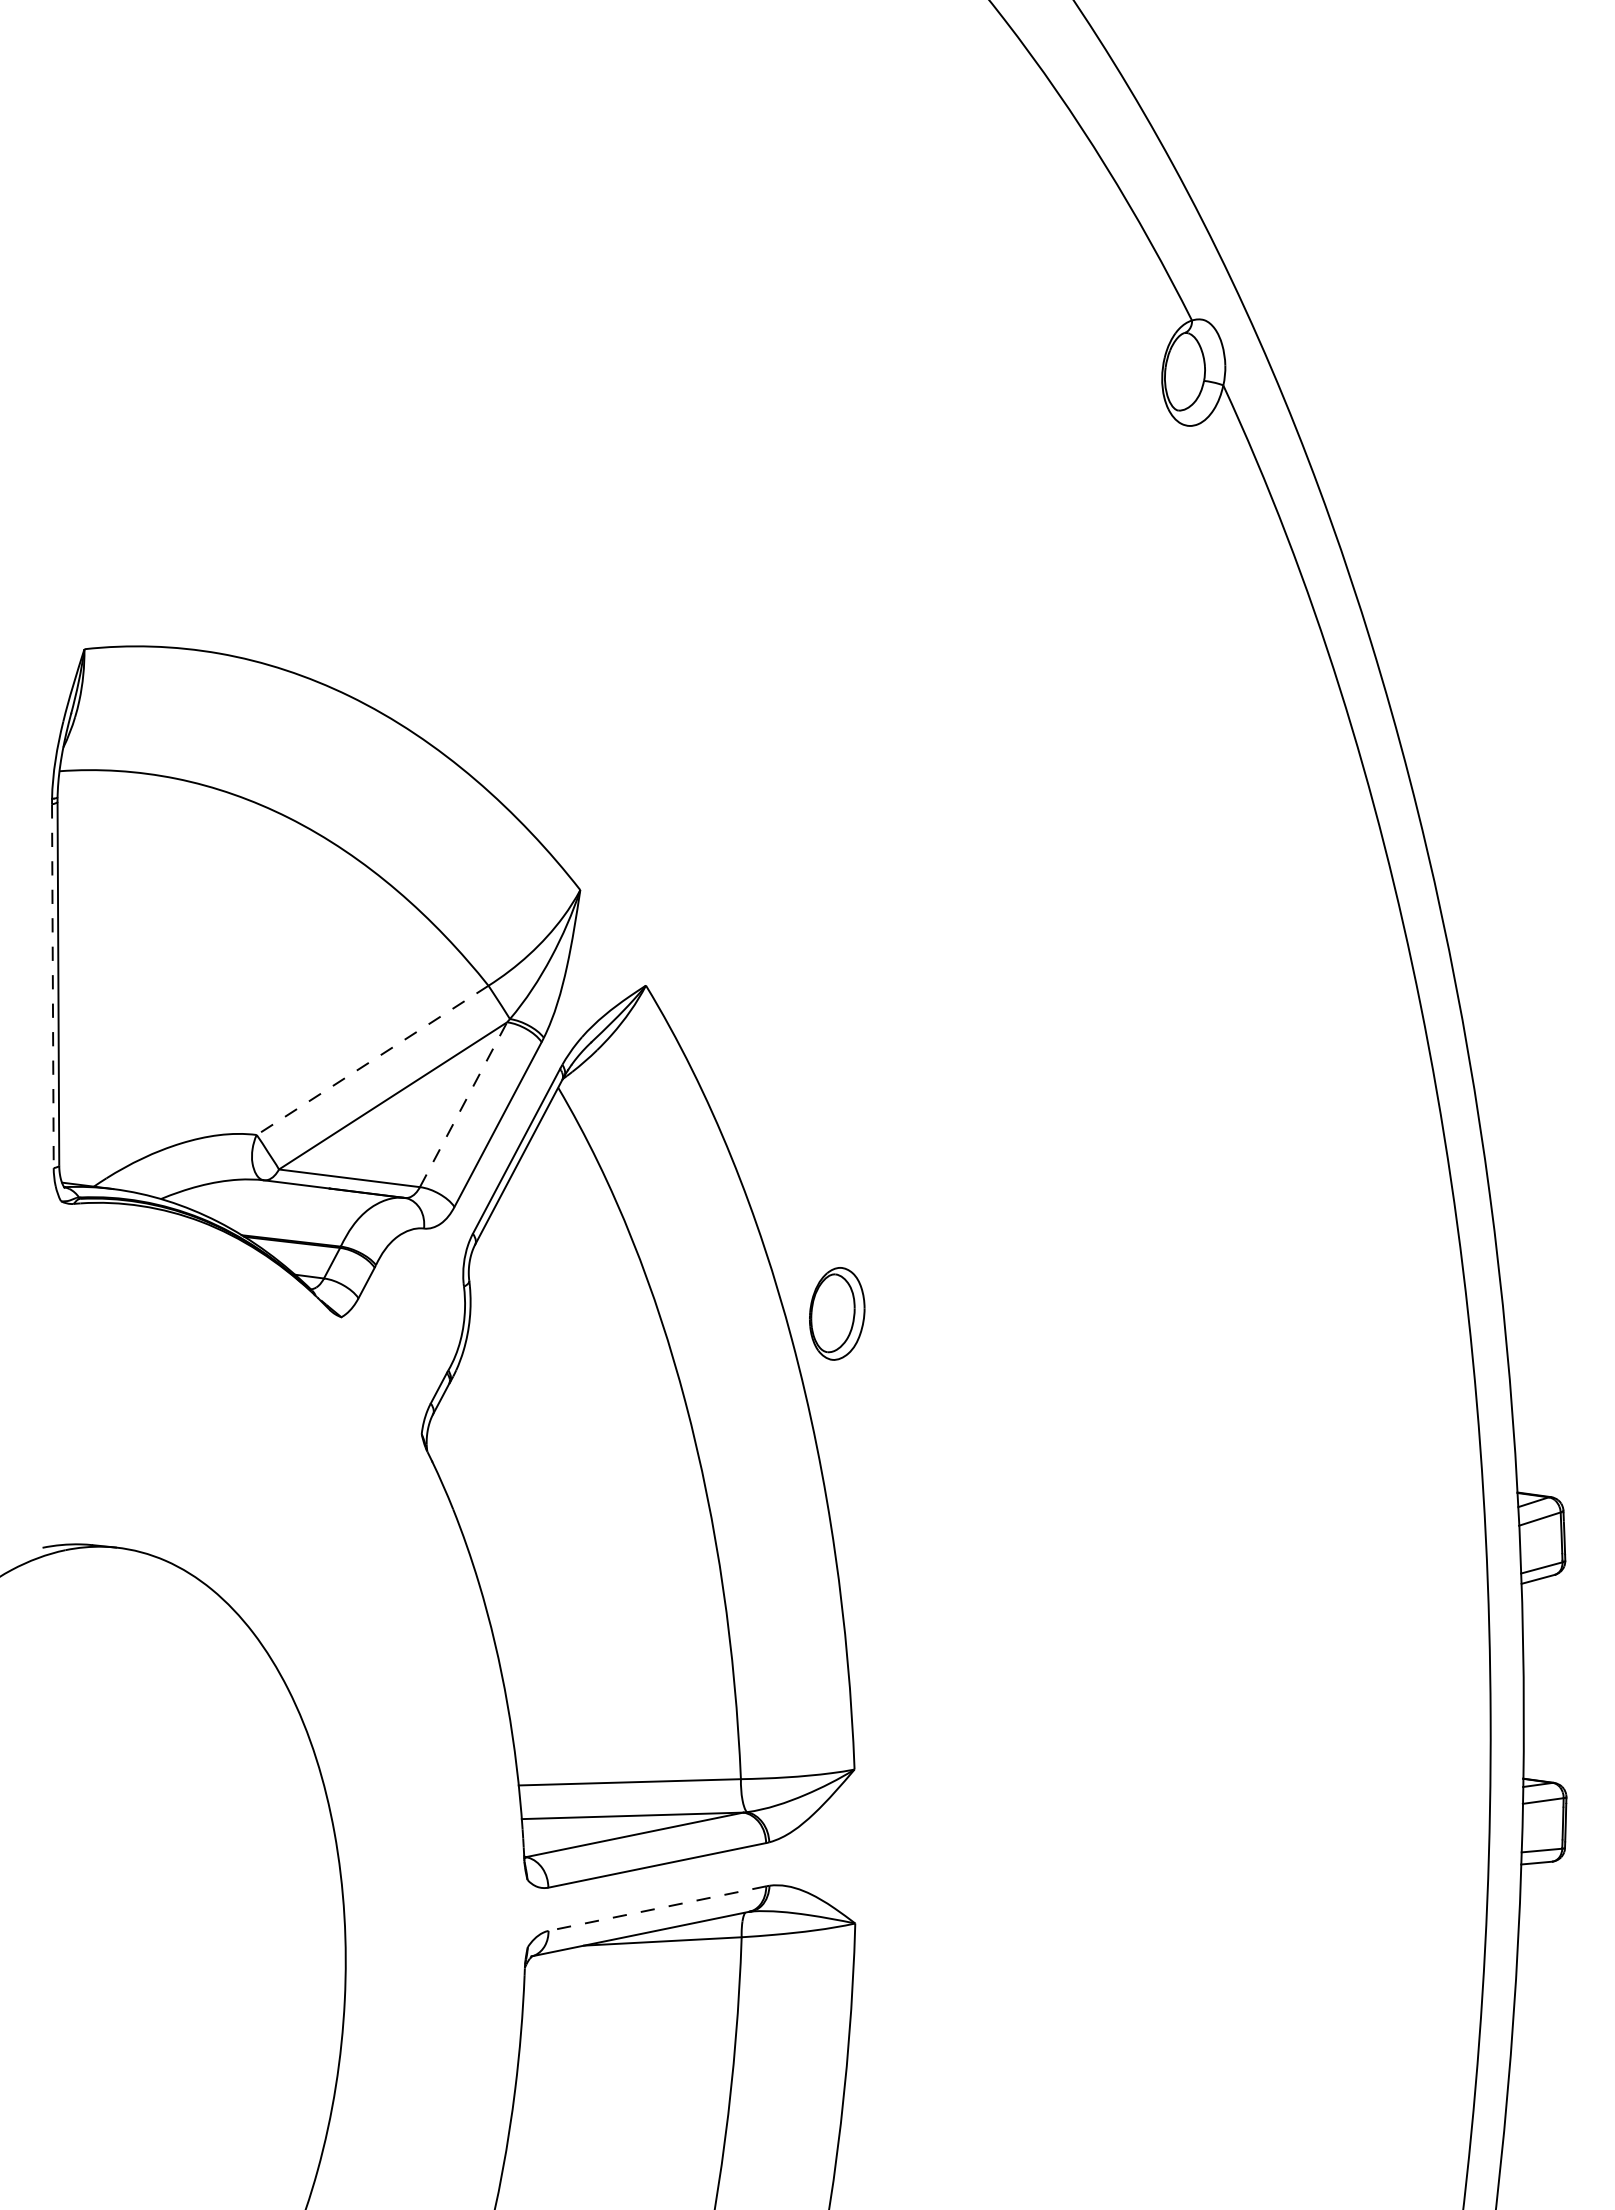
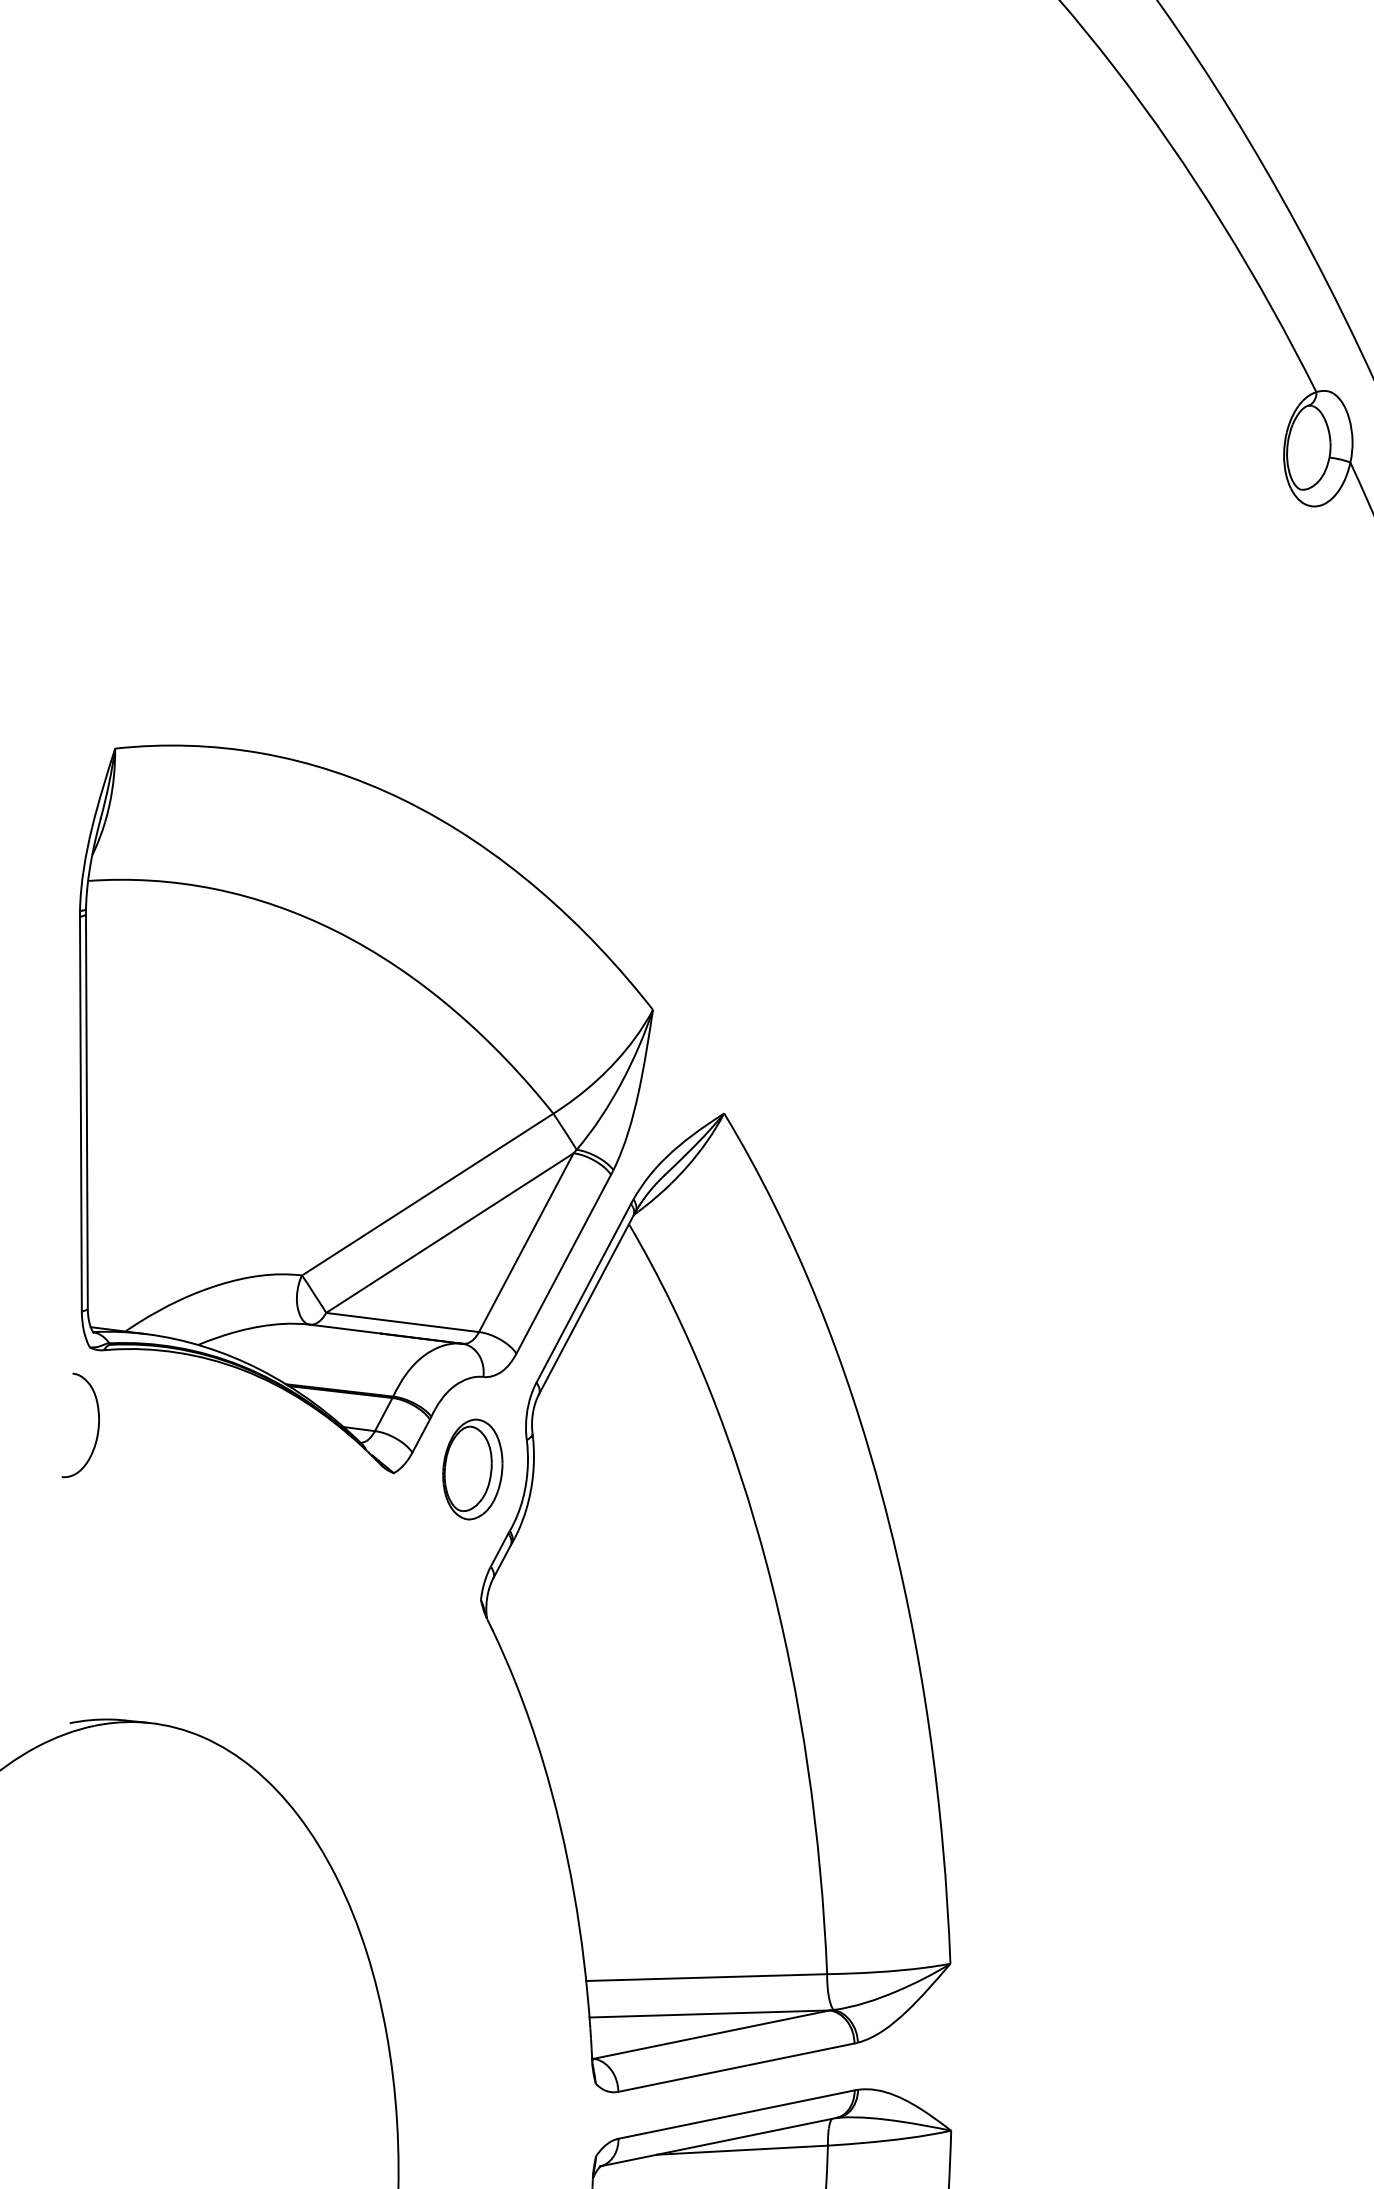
line: (52, 986) -> (80, 1114), dashed -> solid
line: (372, 1060) -> (427, 1194), dashed -> solid
line: (463, 1104) -> (526, 1242), dashed -> solid
part: (68, 1272) -> (97, 1424), added
part: (837, 1313) -> (473, 1469), moved
line: (656, 1908) -> (735, 2114), dashed -> solid

